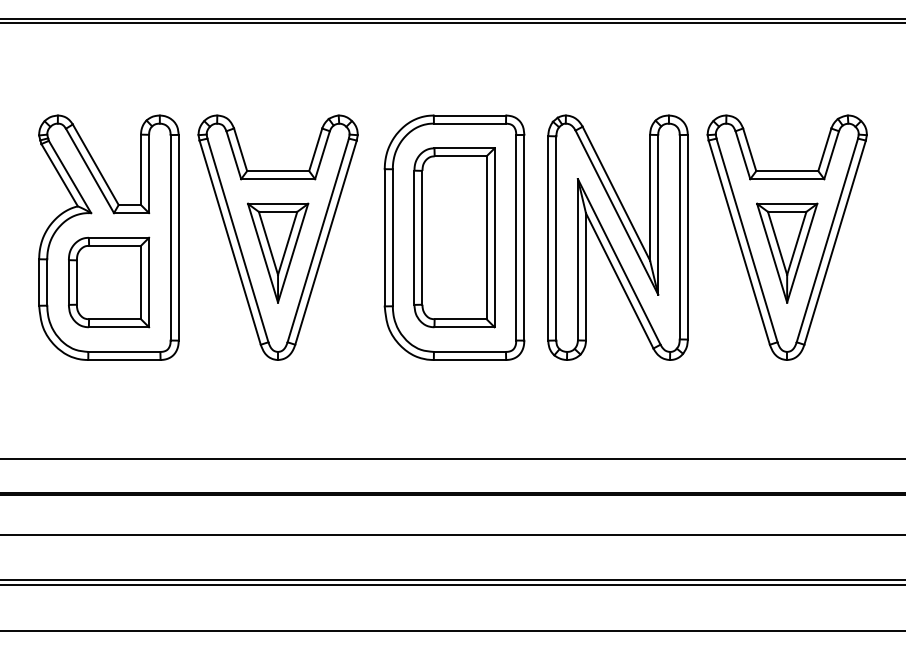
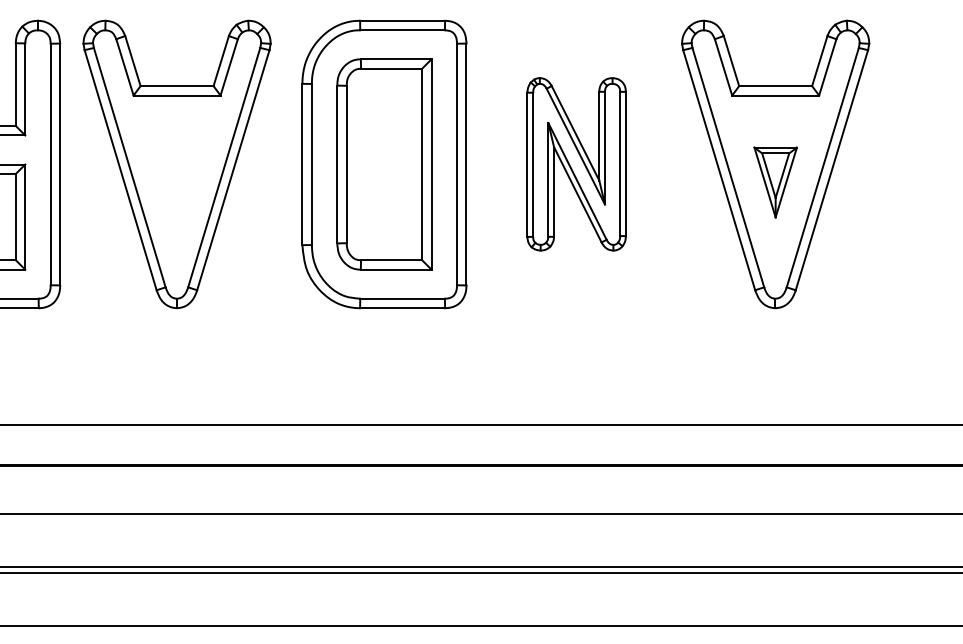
part: (617, 237) -> (576, 164), size x0.6
part: (278, 252) -> (177, 181), removed
part: (787, 252) -> (775, 181), size x0.6

